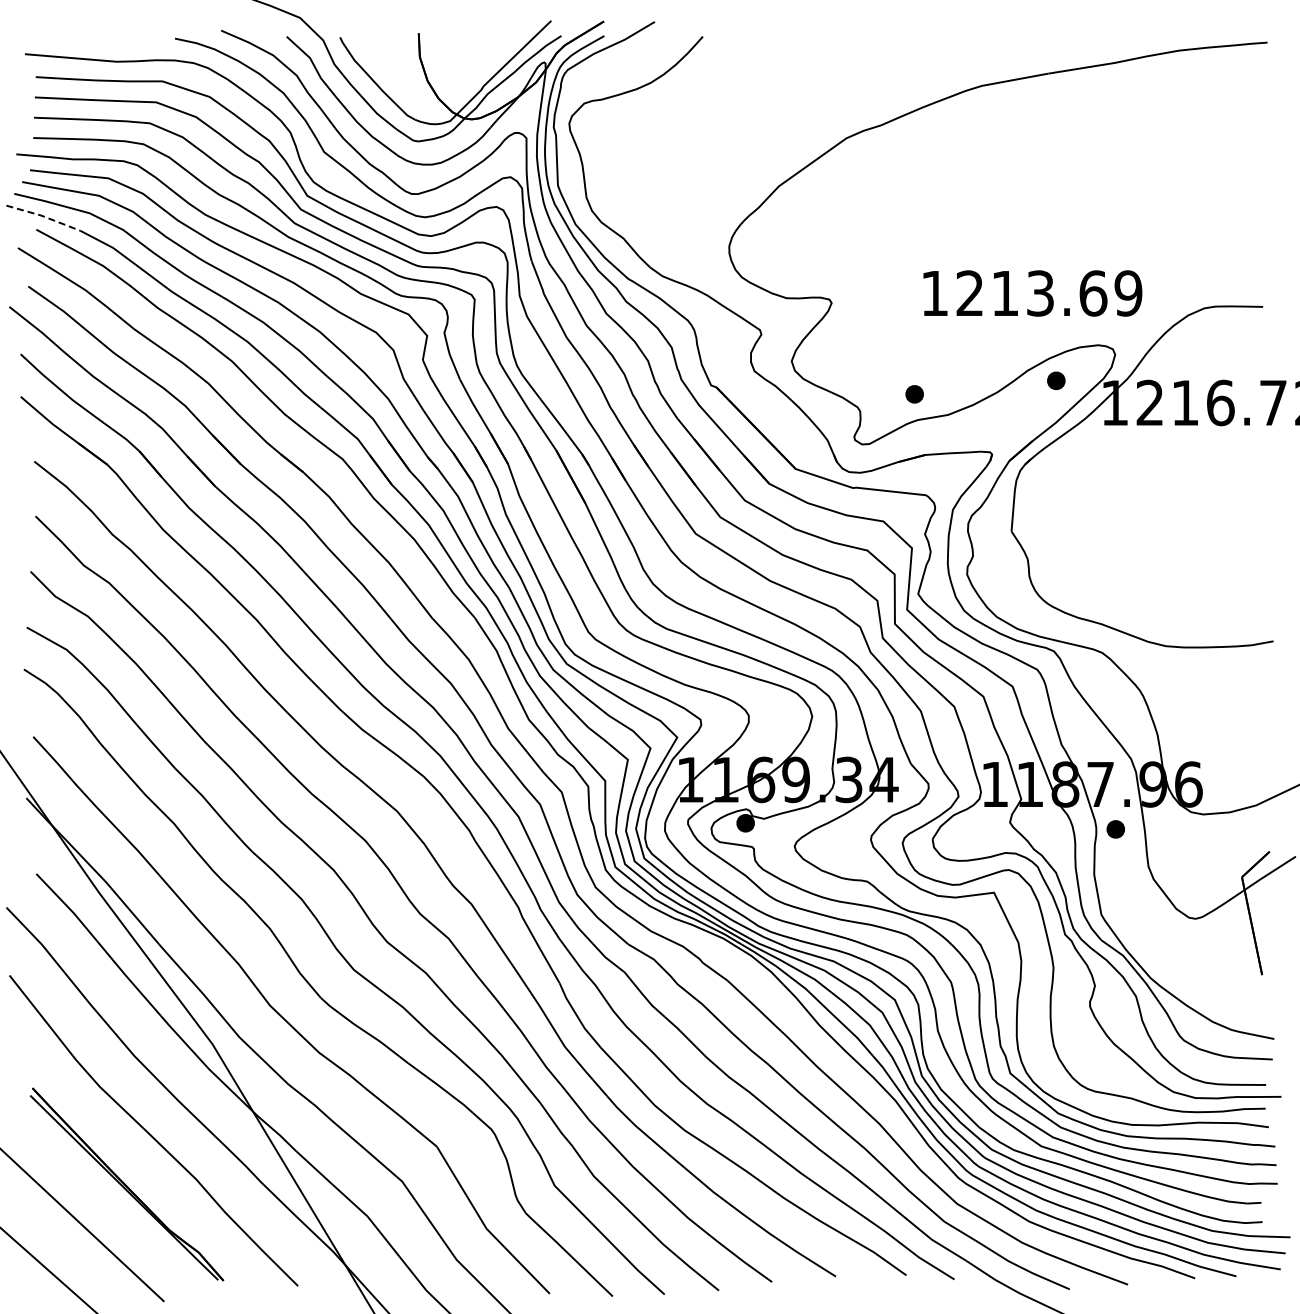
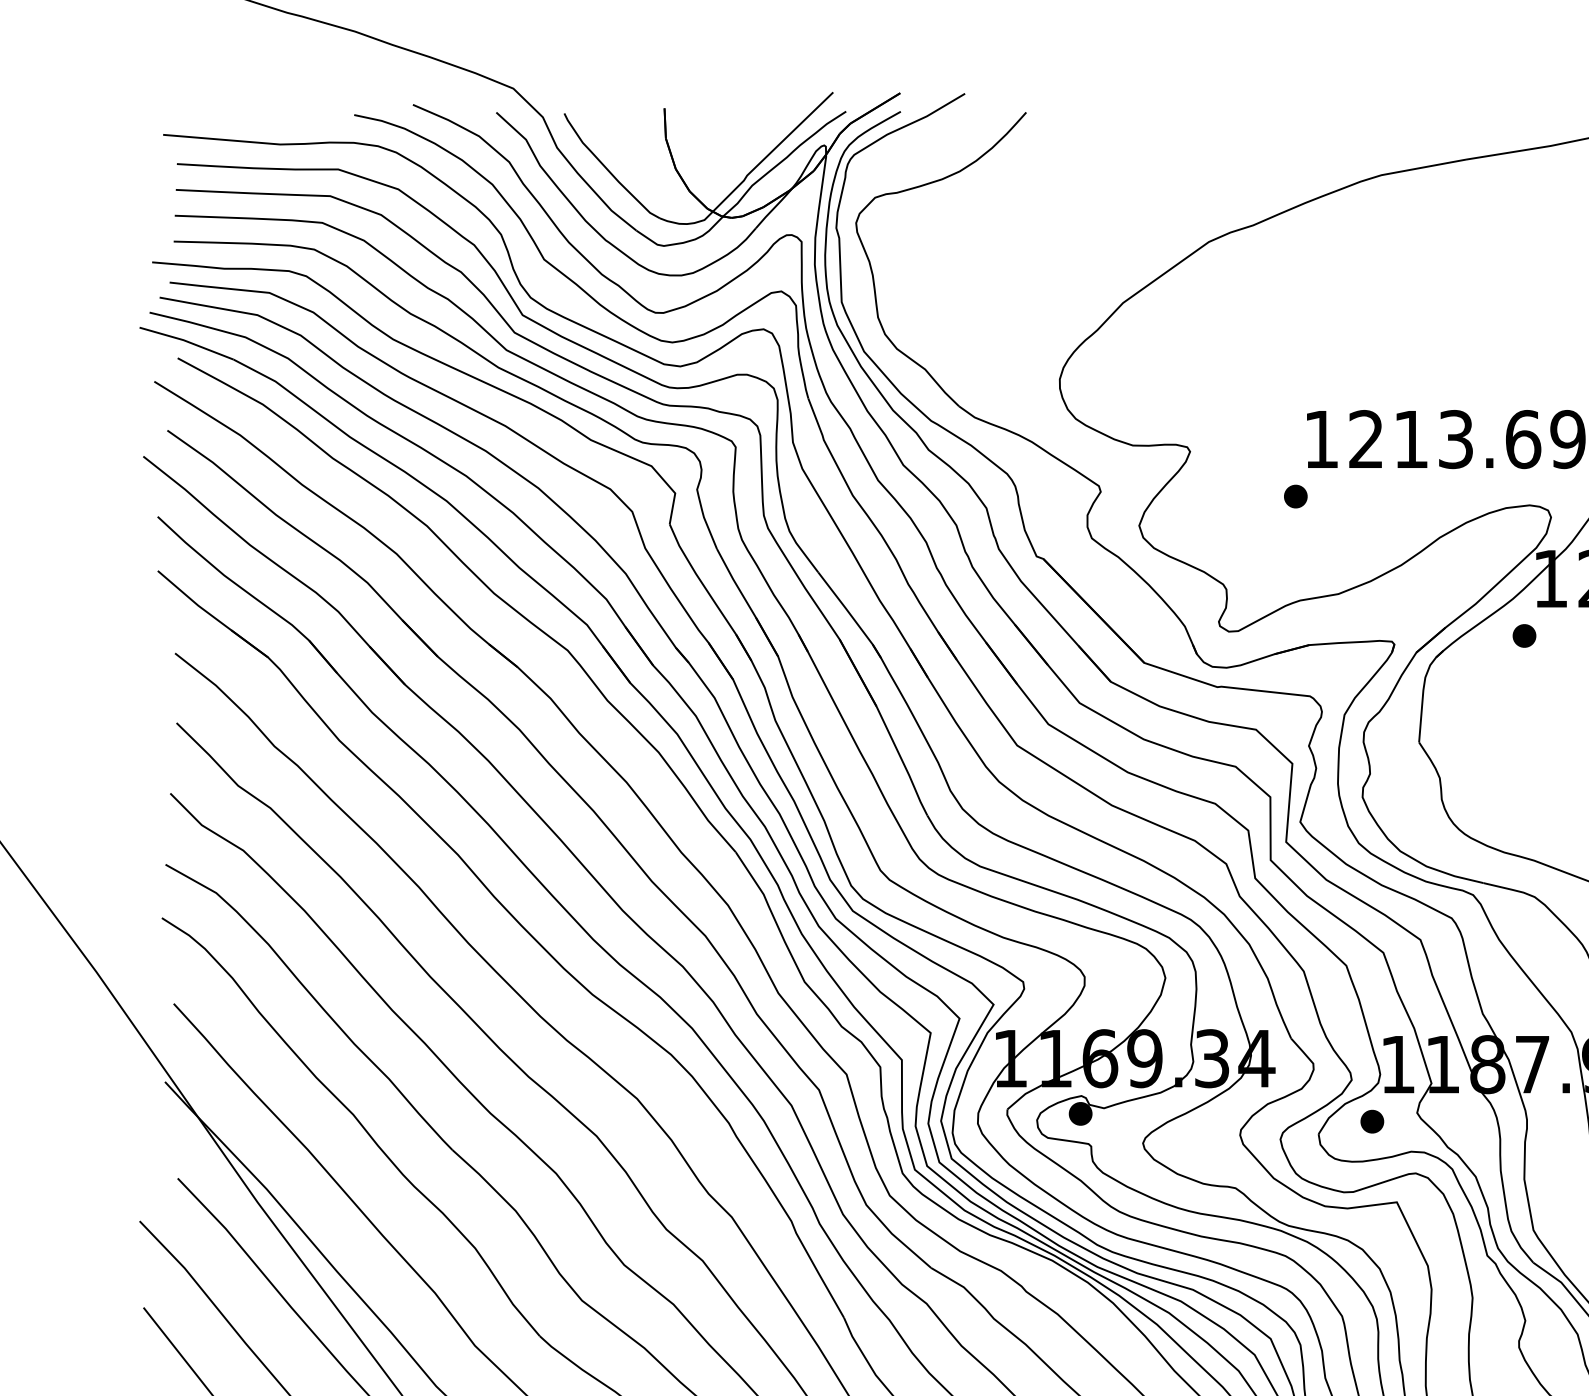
line: (43, 216) -> (186, 341), dashed -> solid
part: (1056, 380) -> (1524, 635), moved
part: (914, 394) -> (1295, 496), moved
part: (1115, 829) -> (1371, 1121), moved

